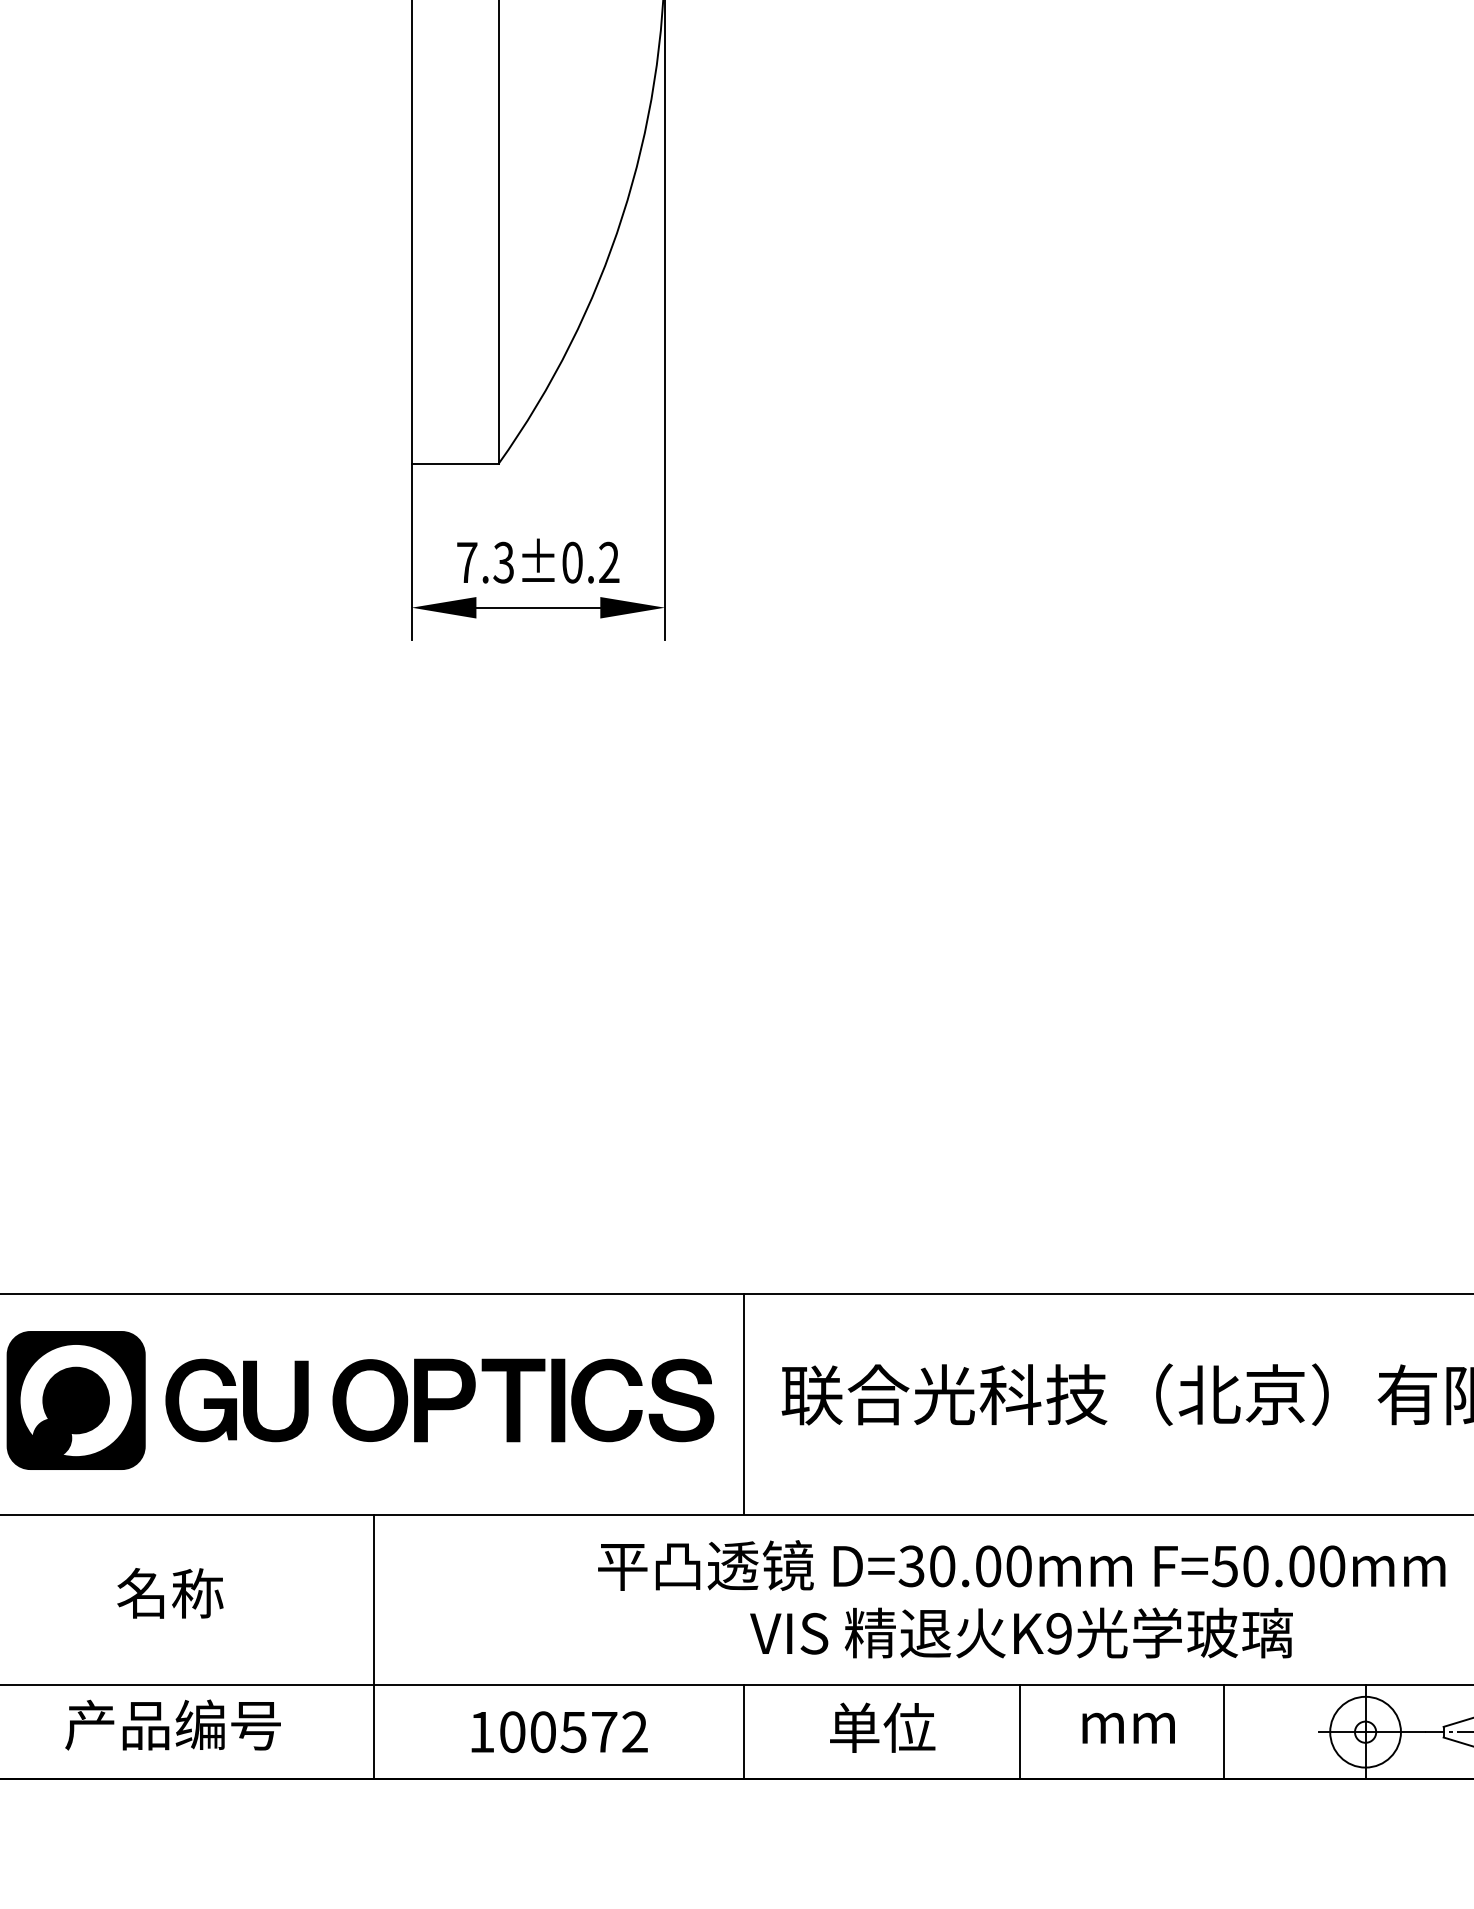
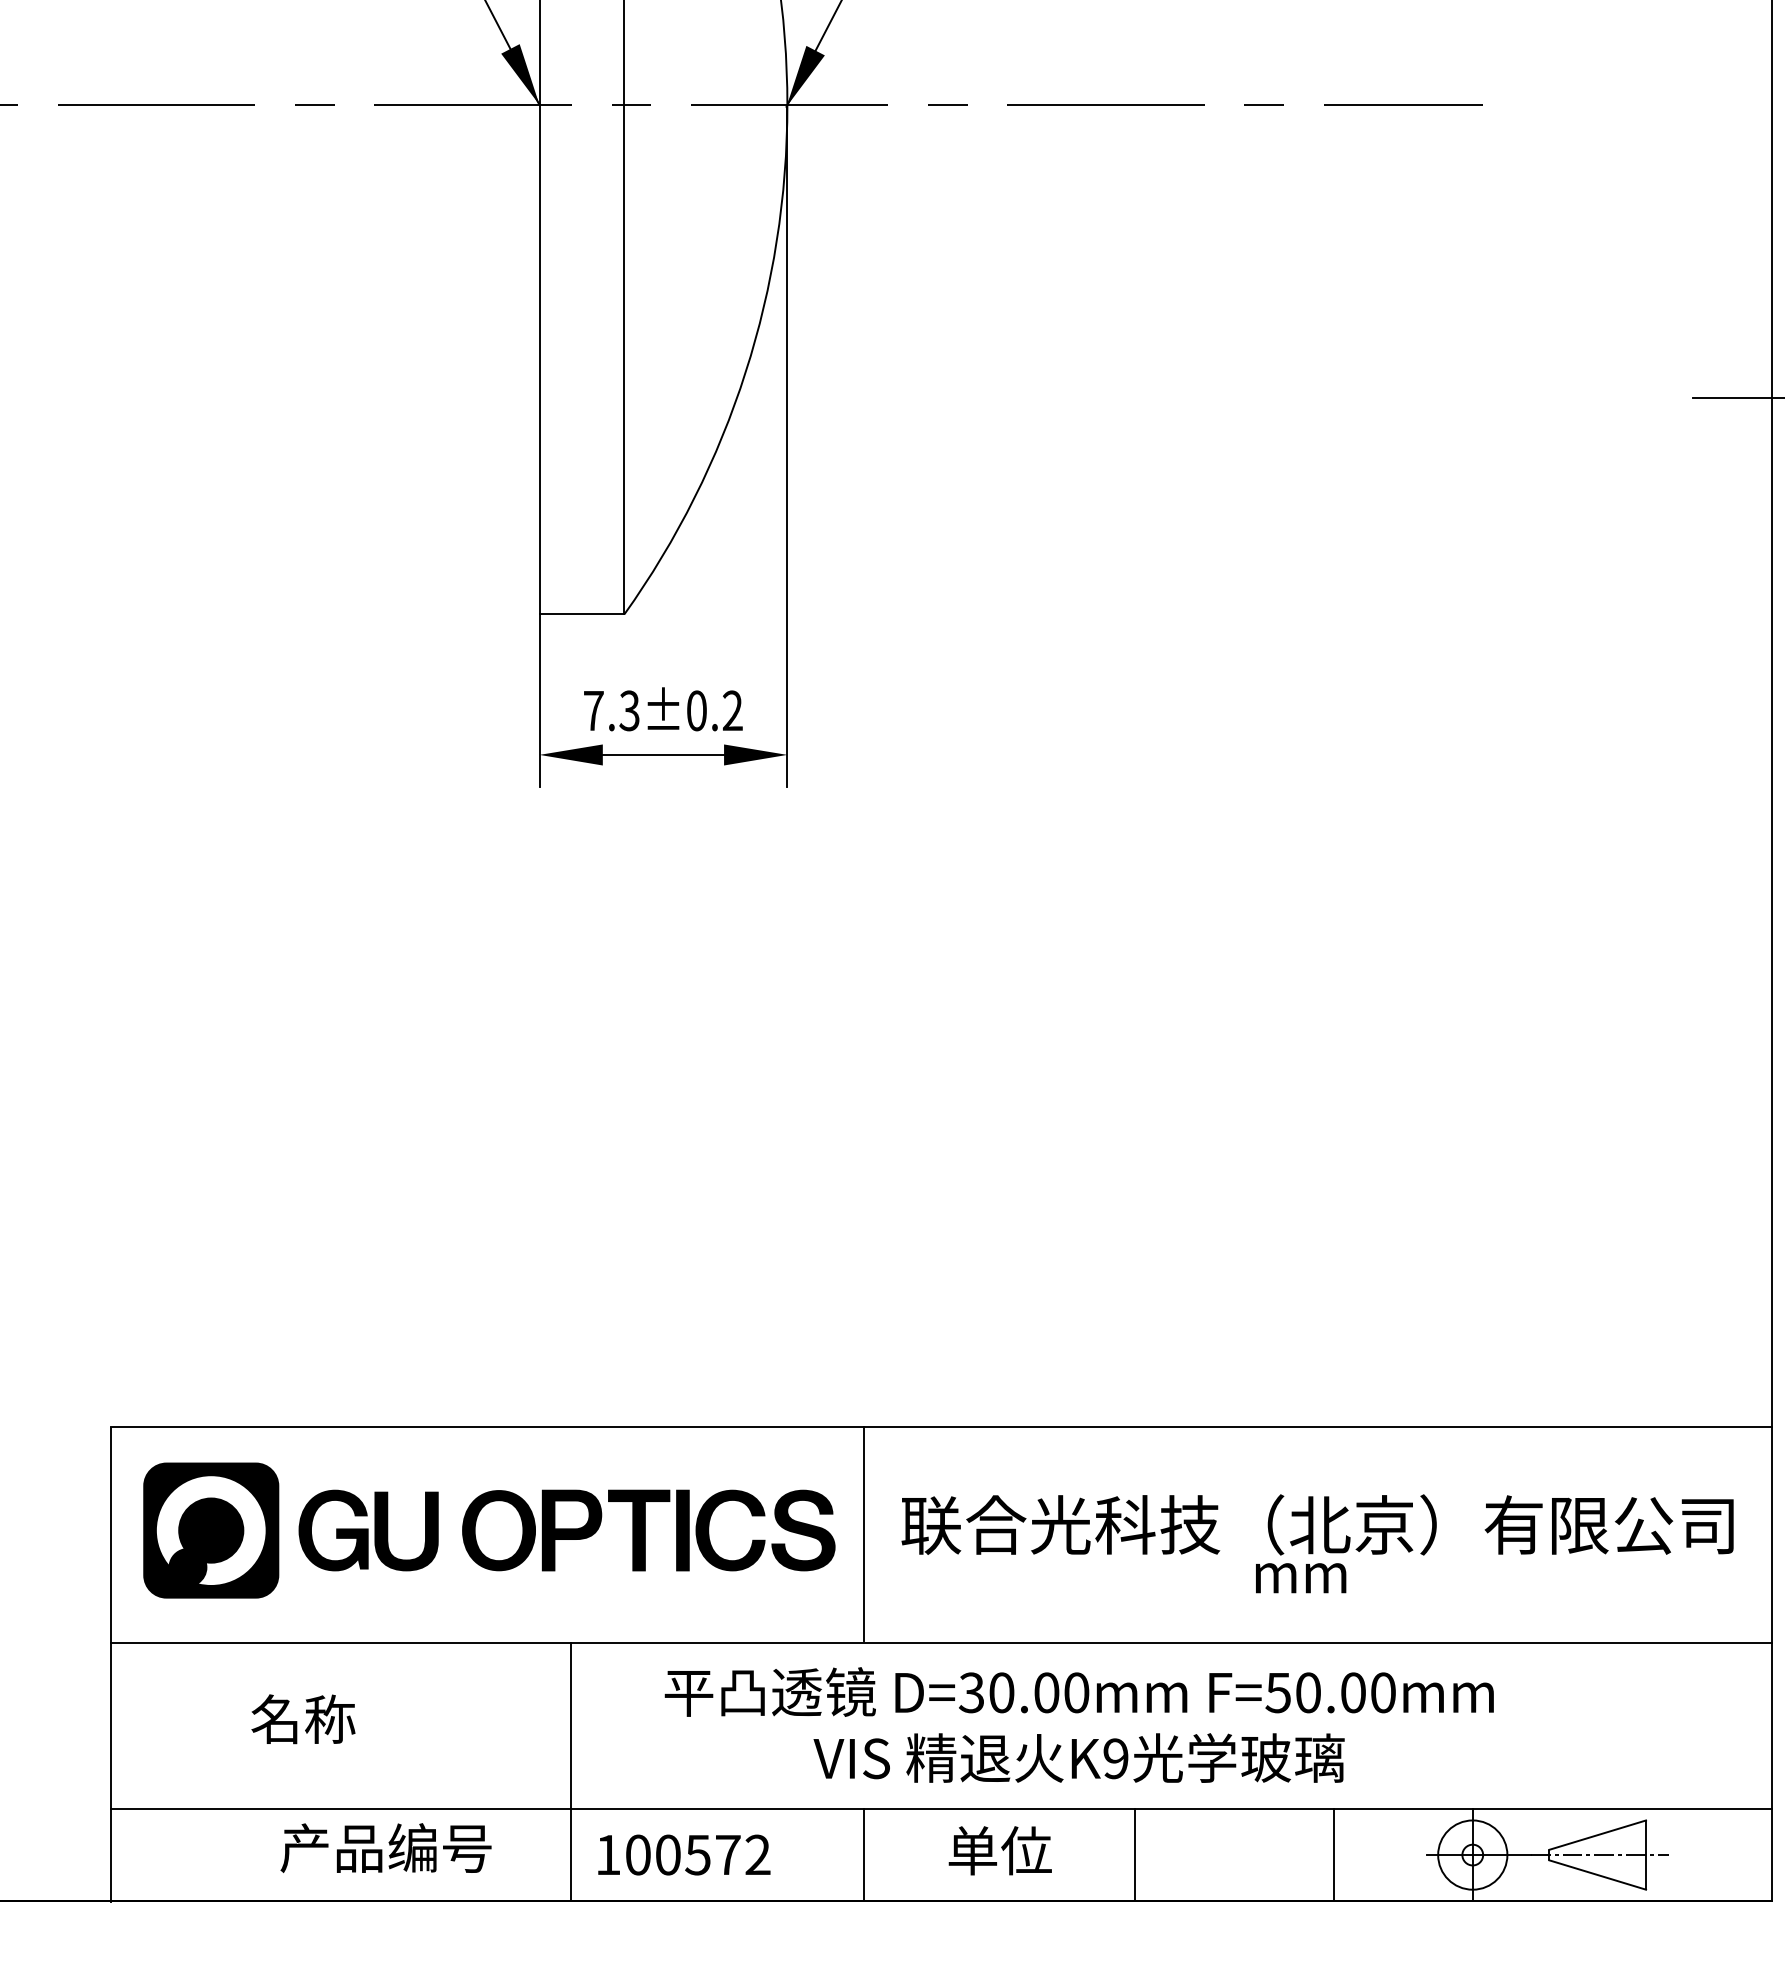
text: (1020, 1598) -> (1078, 1724), moved
line: (373, 1646) -> (571, 1771), moved
text: (172, 1724) -> (385, 1847), moved
text: (1129, 1728) -> (1301, 1578), moved

